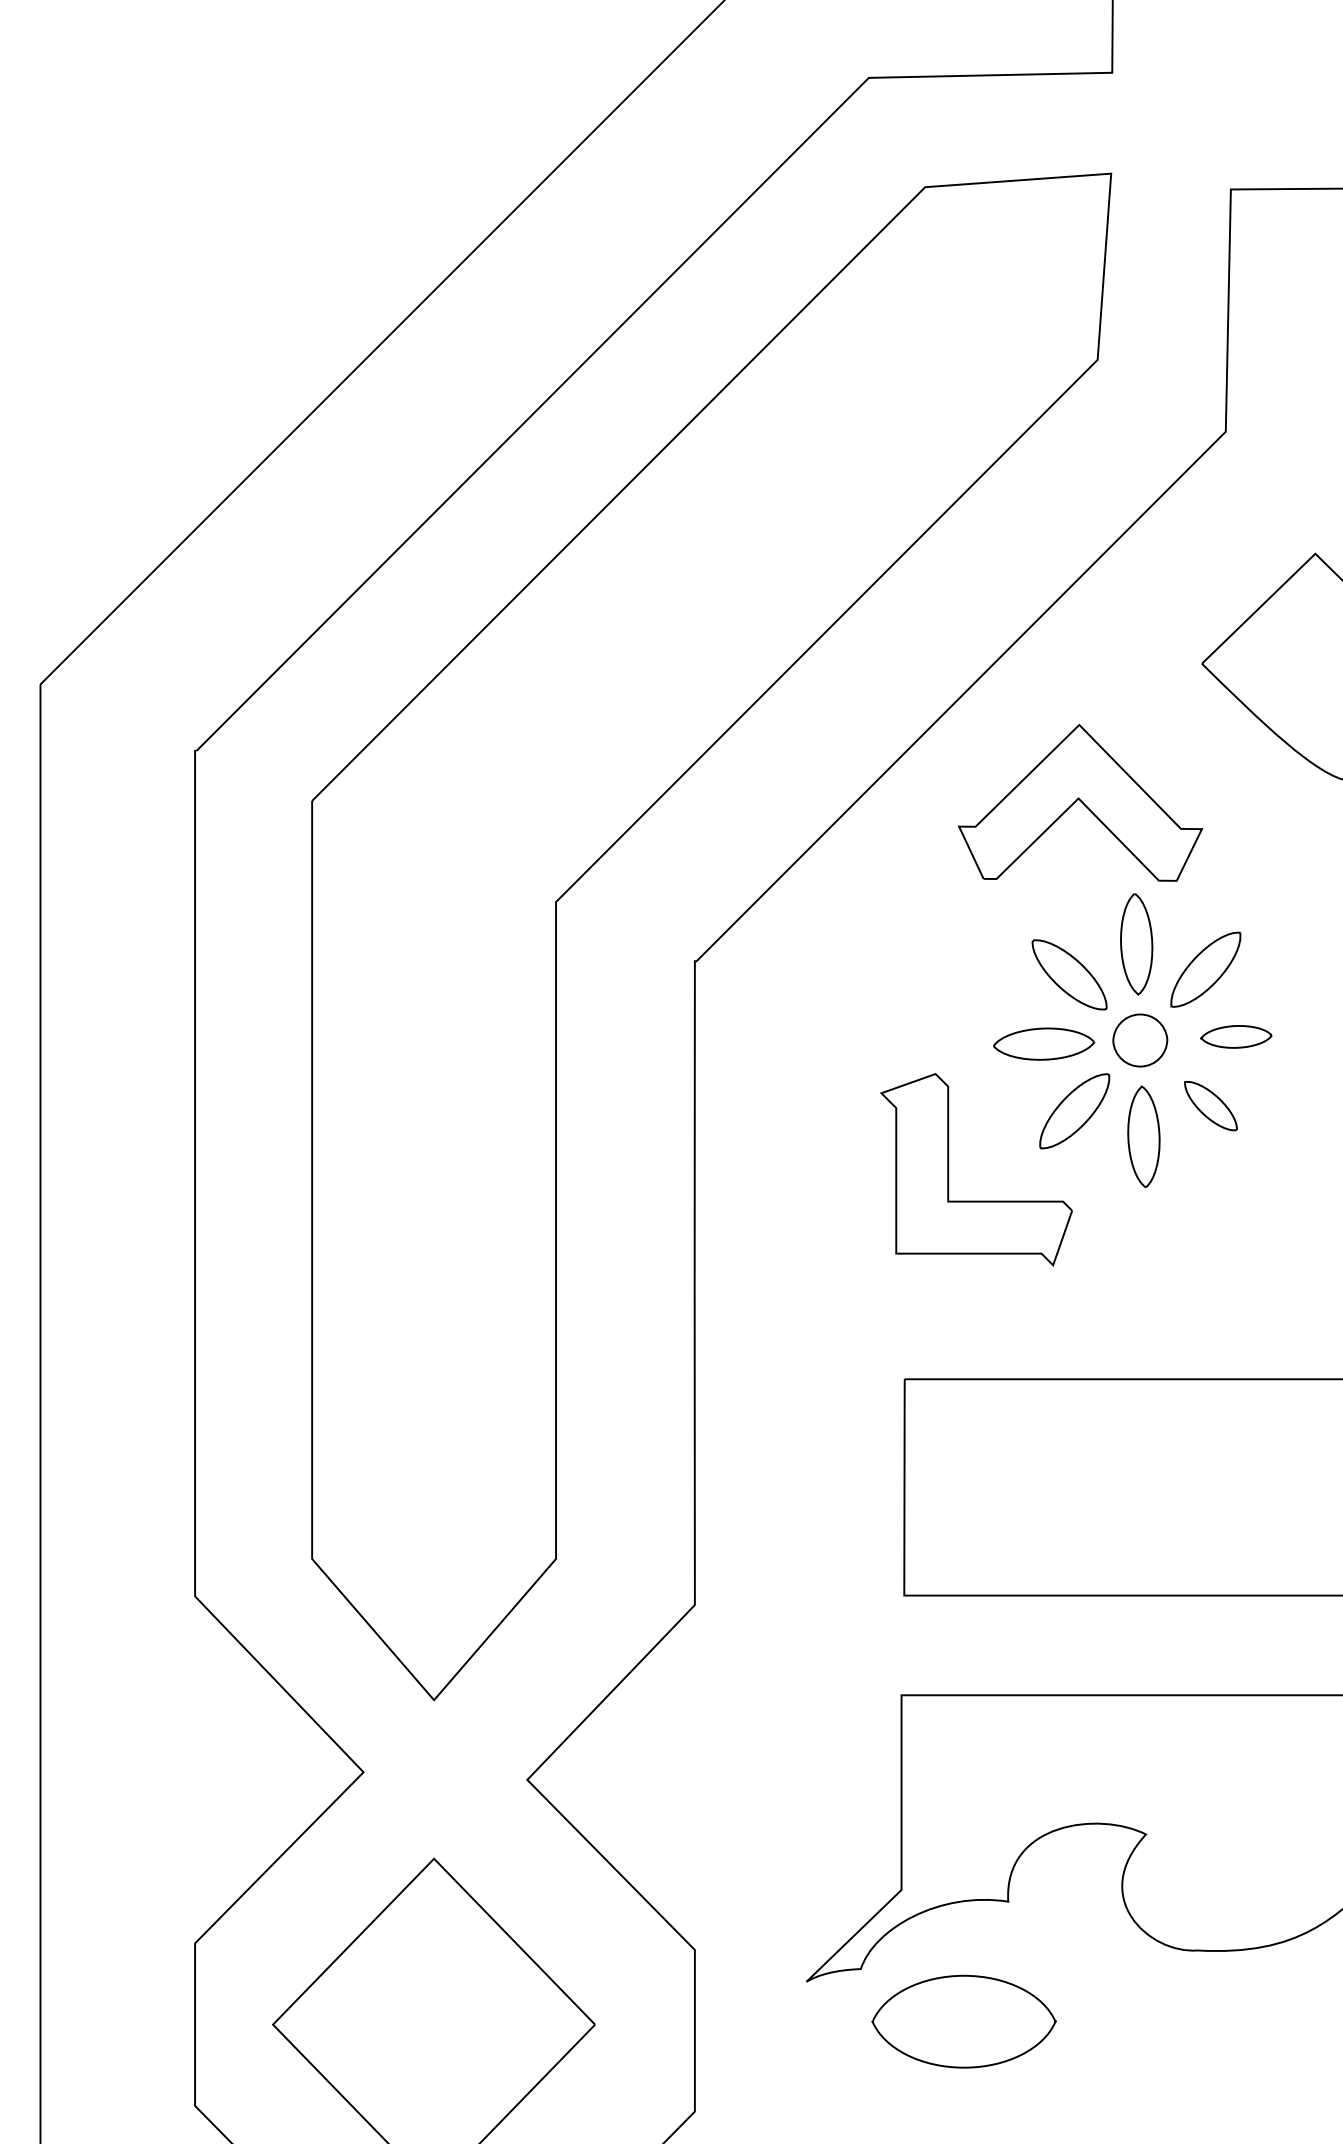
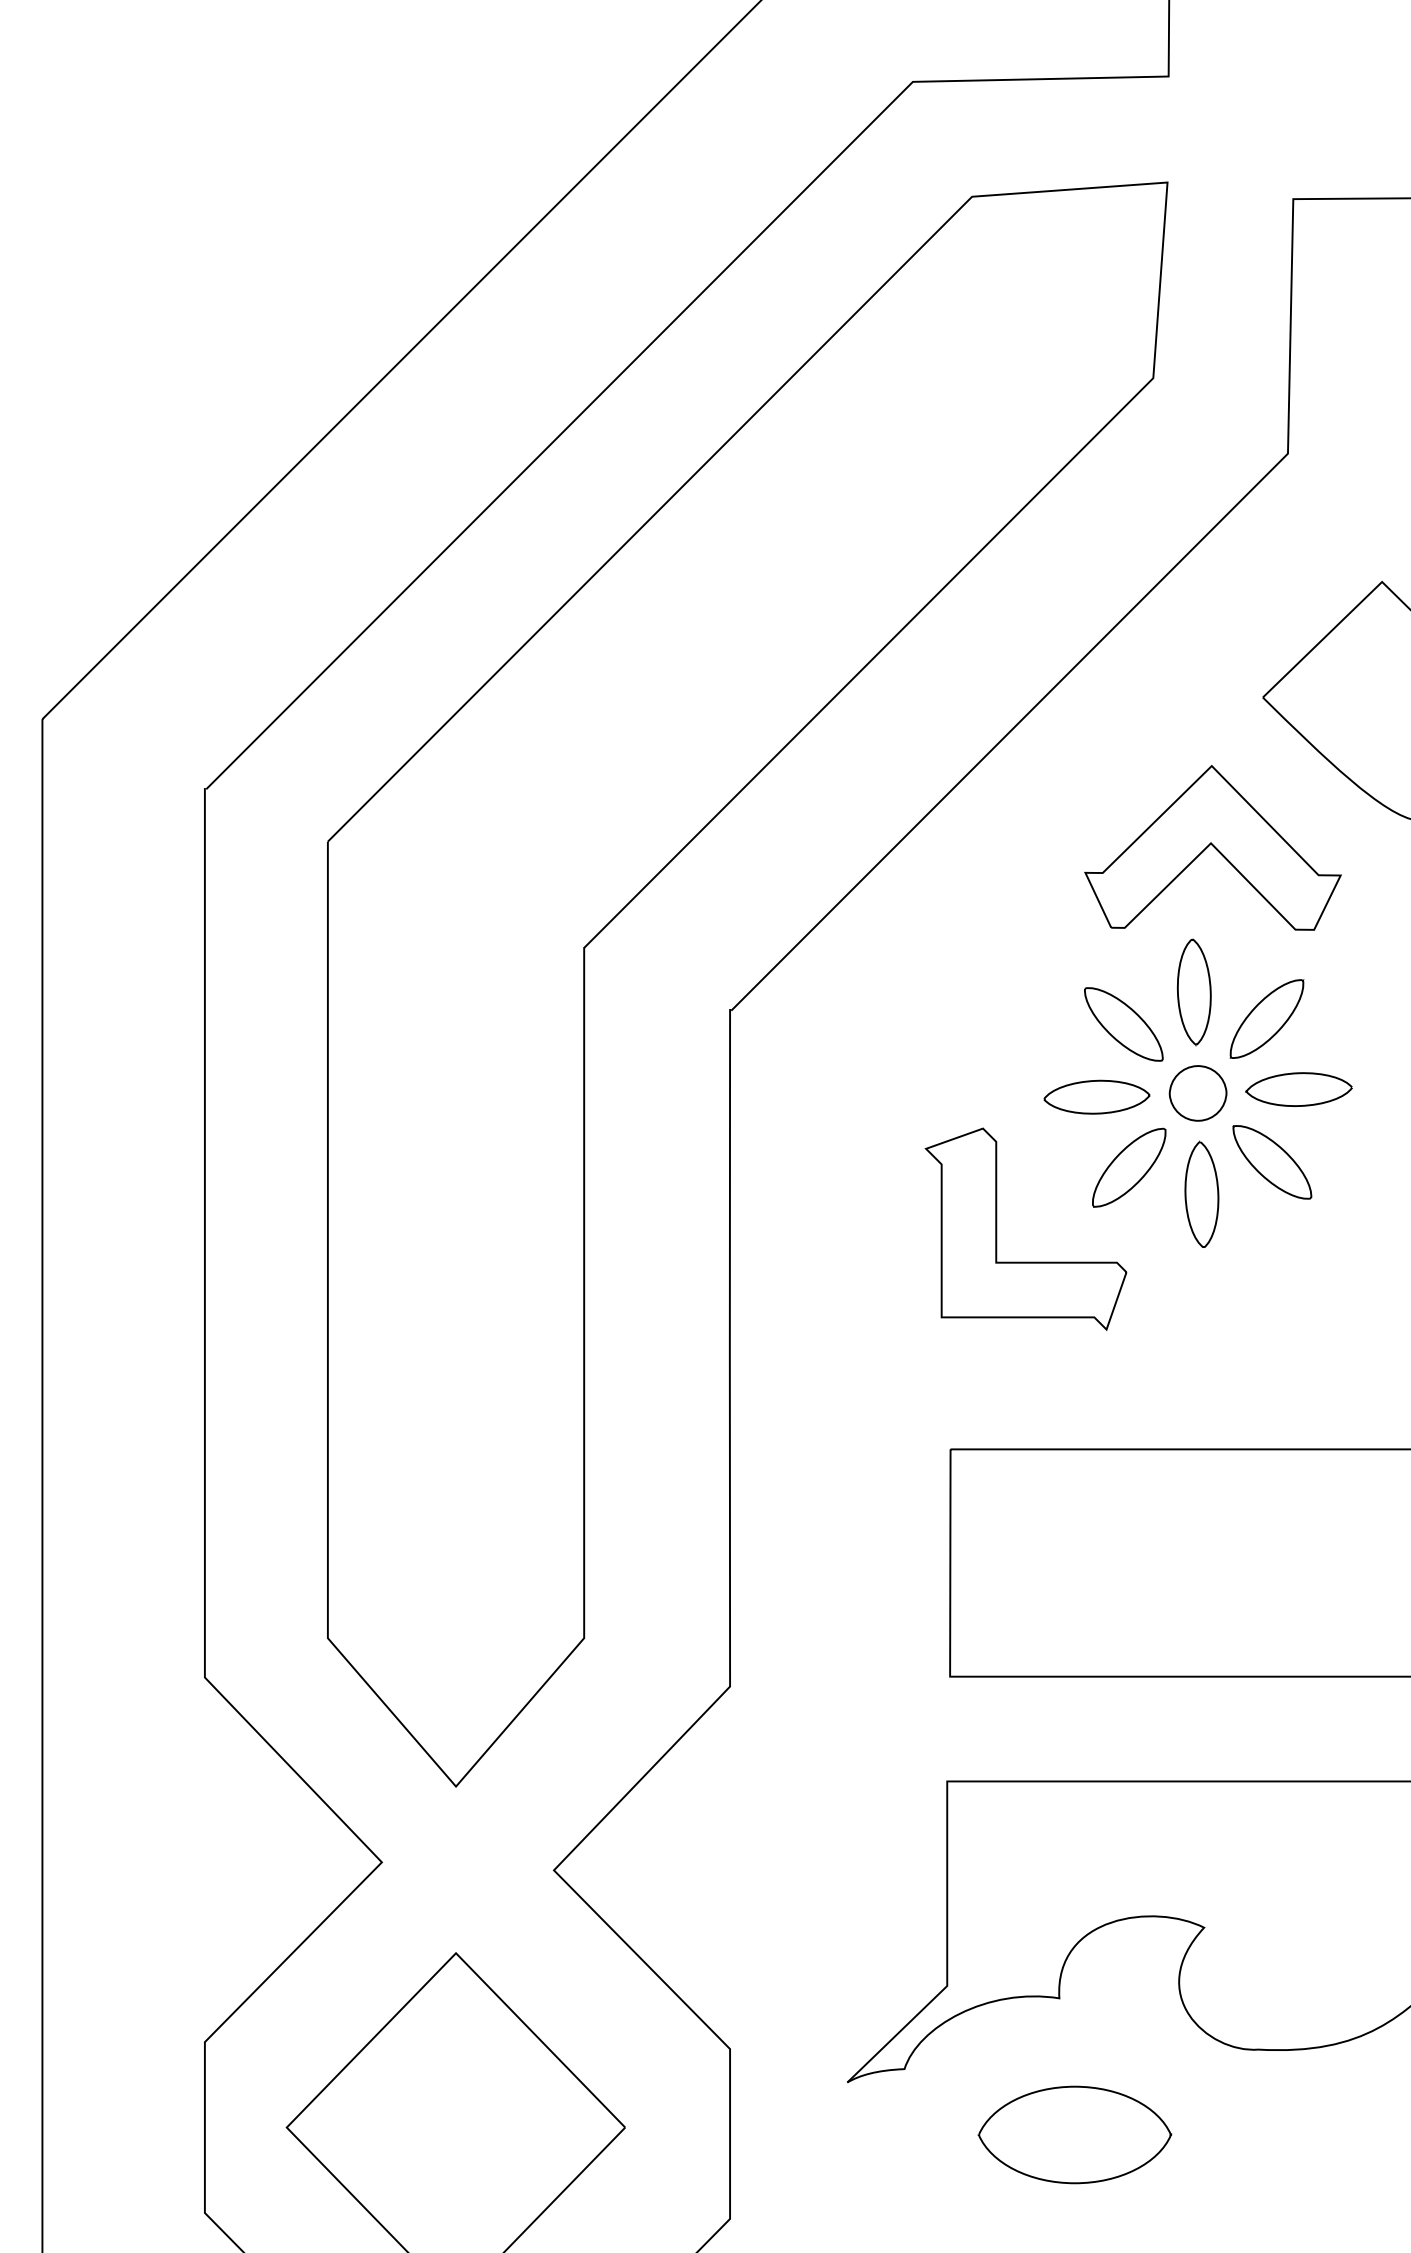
part: (1080, 802) -> (1213, 847), moved
part: (1236, 1036) -> (1299, 1089), size x1.43
part: (1210, 1105) -> (1271, 1161), size x1.43
part: (963, 2021) -> (1074, 2134), moved

